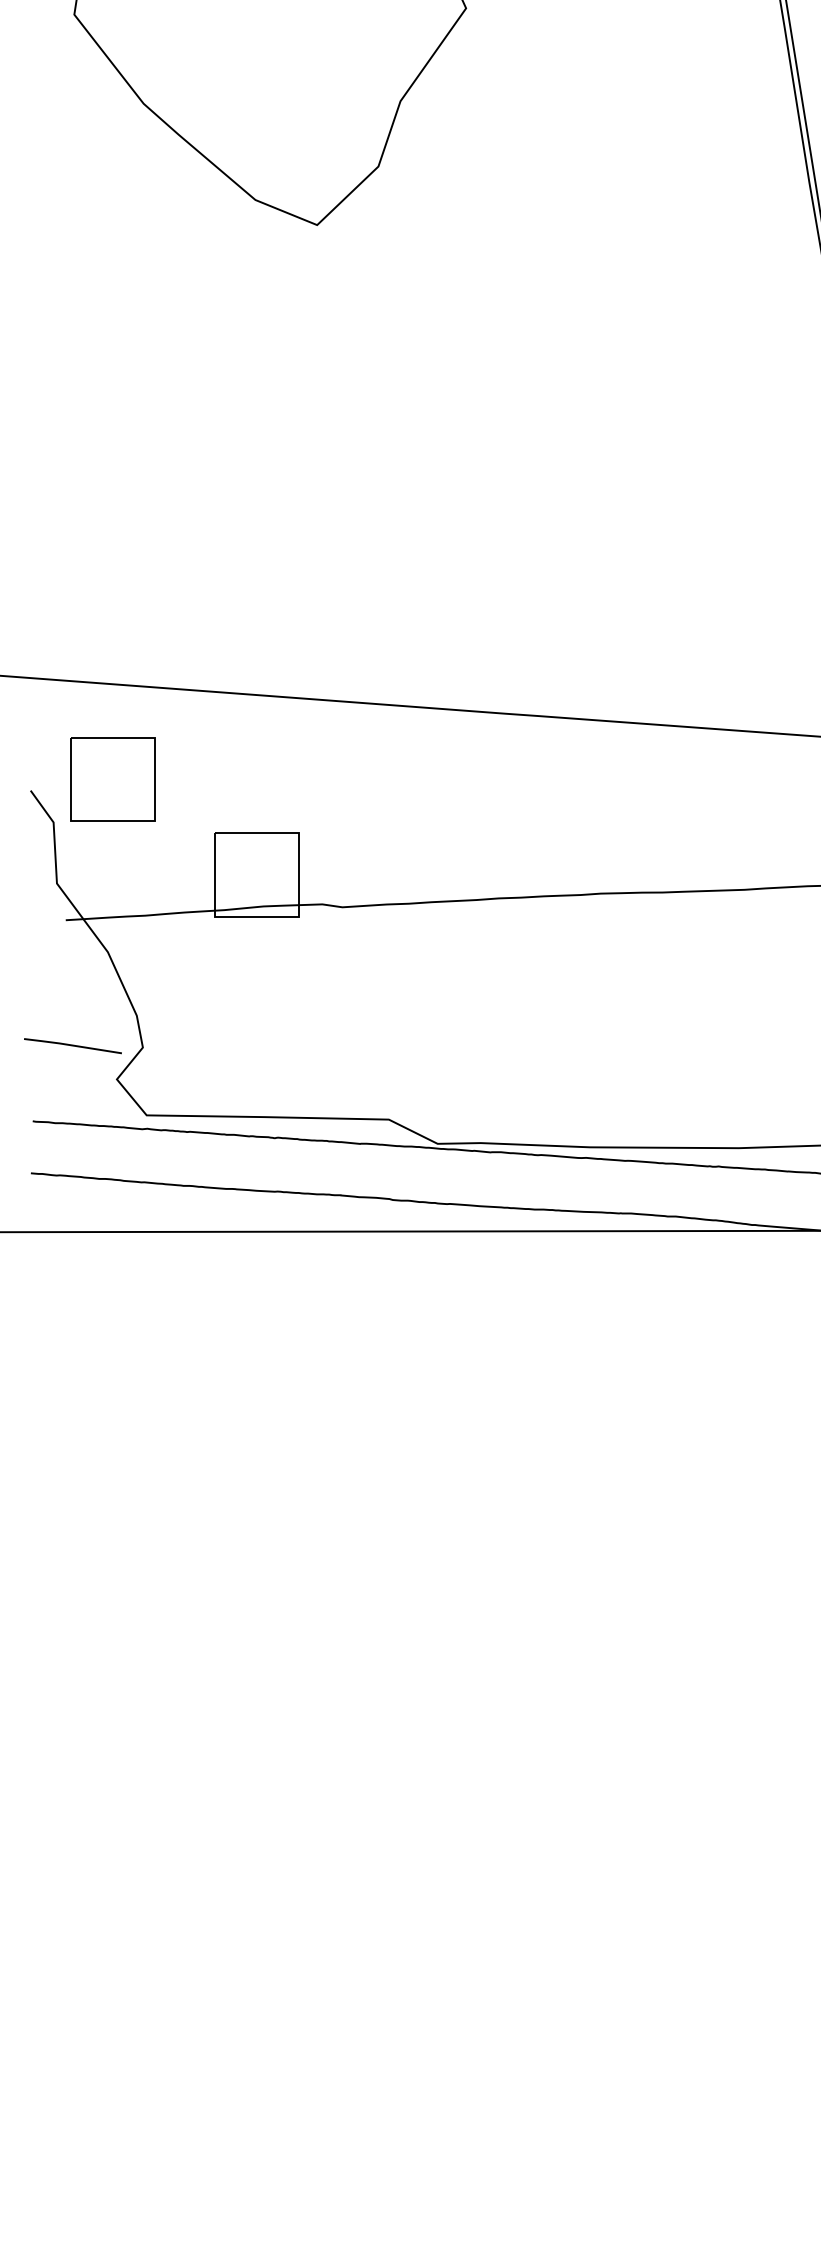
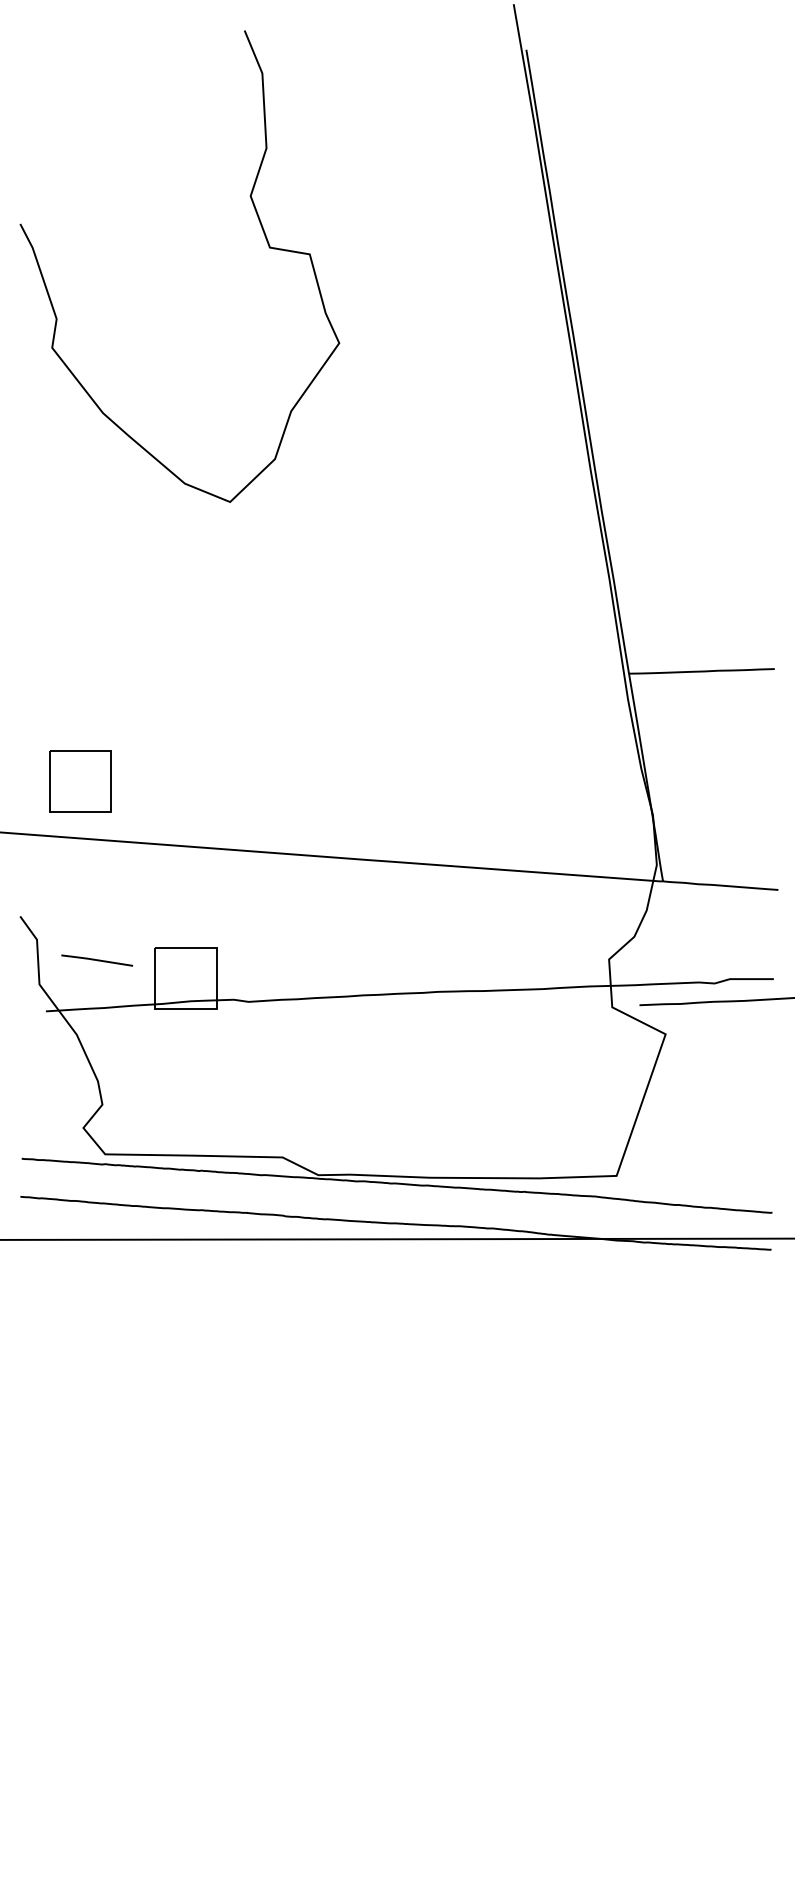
part: (112, 779) -> (80, 781), moved
line: (73, 1045) -> (97, 960), moved

